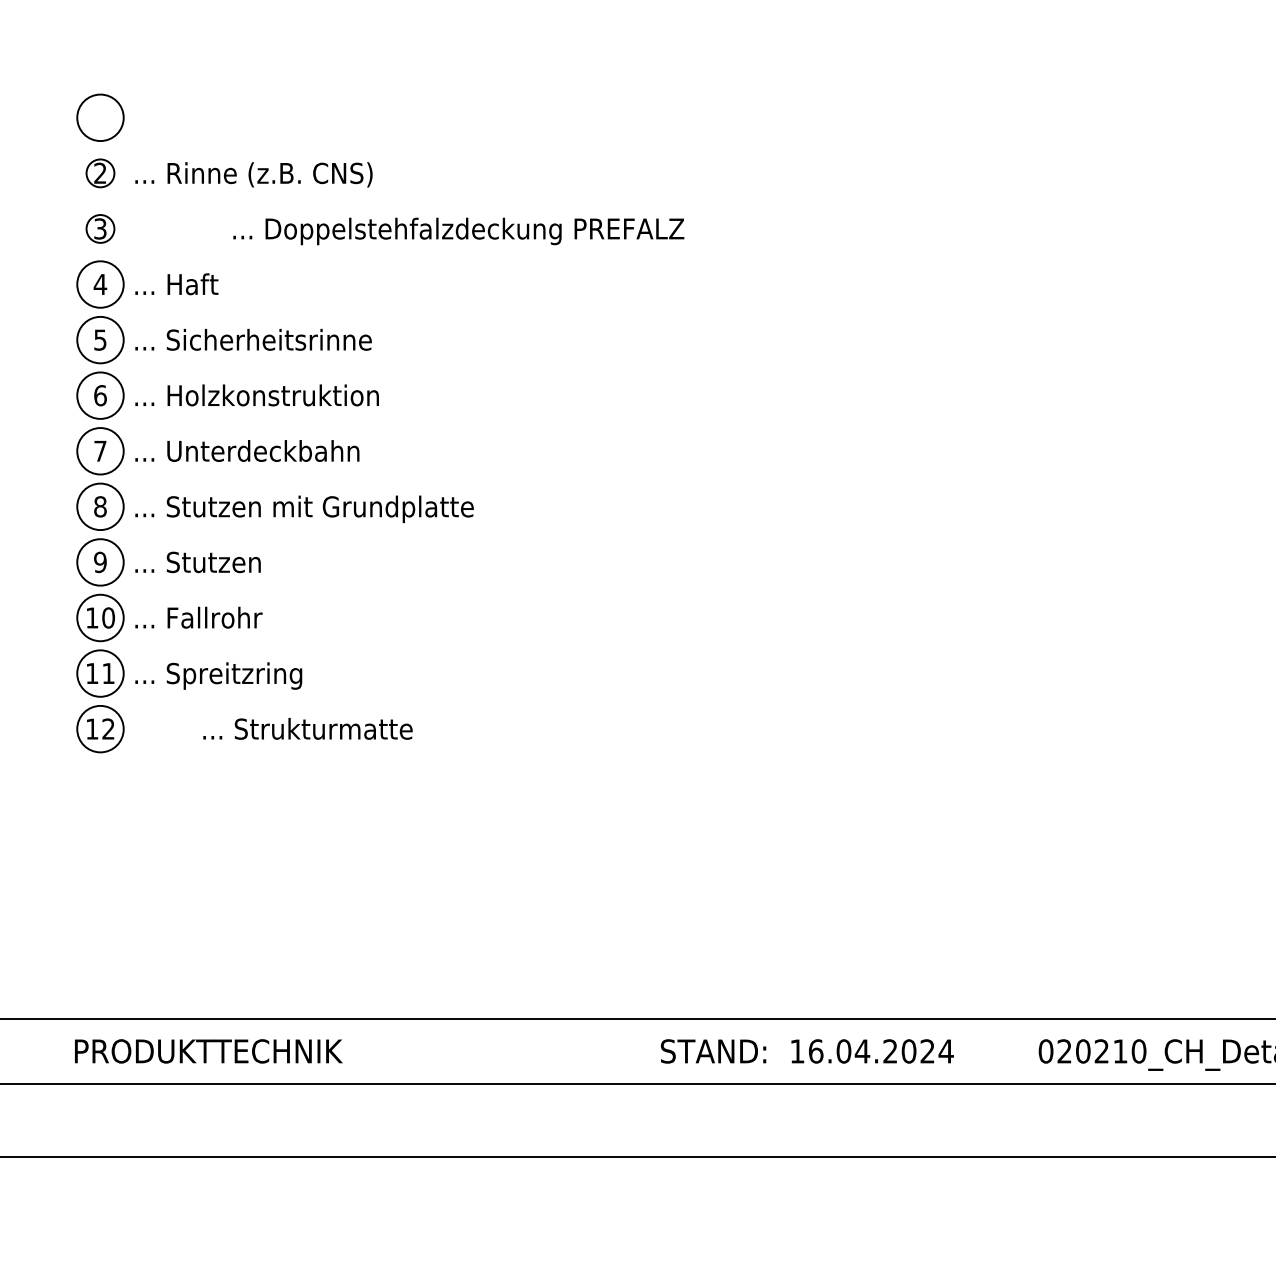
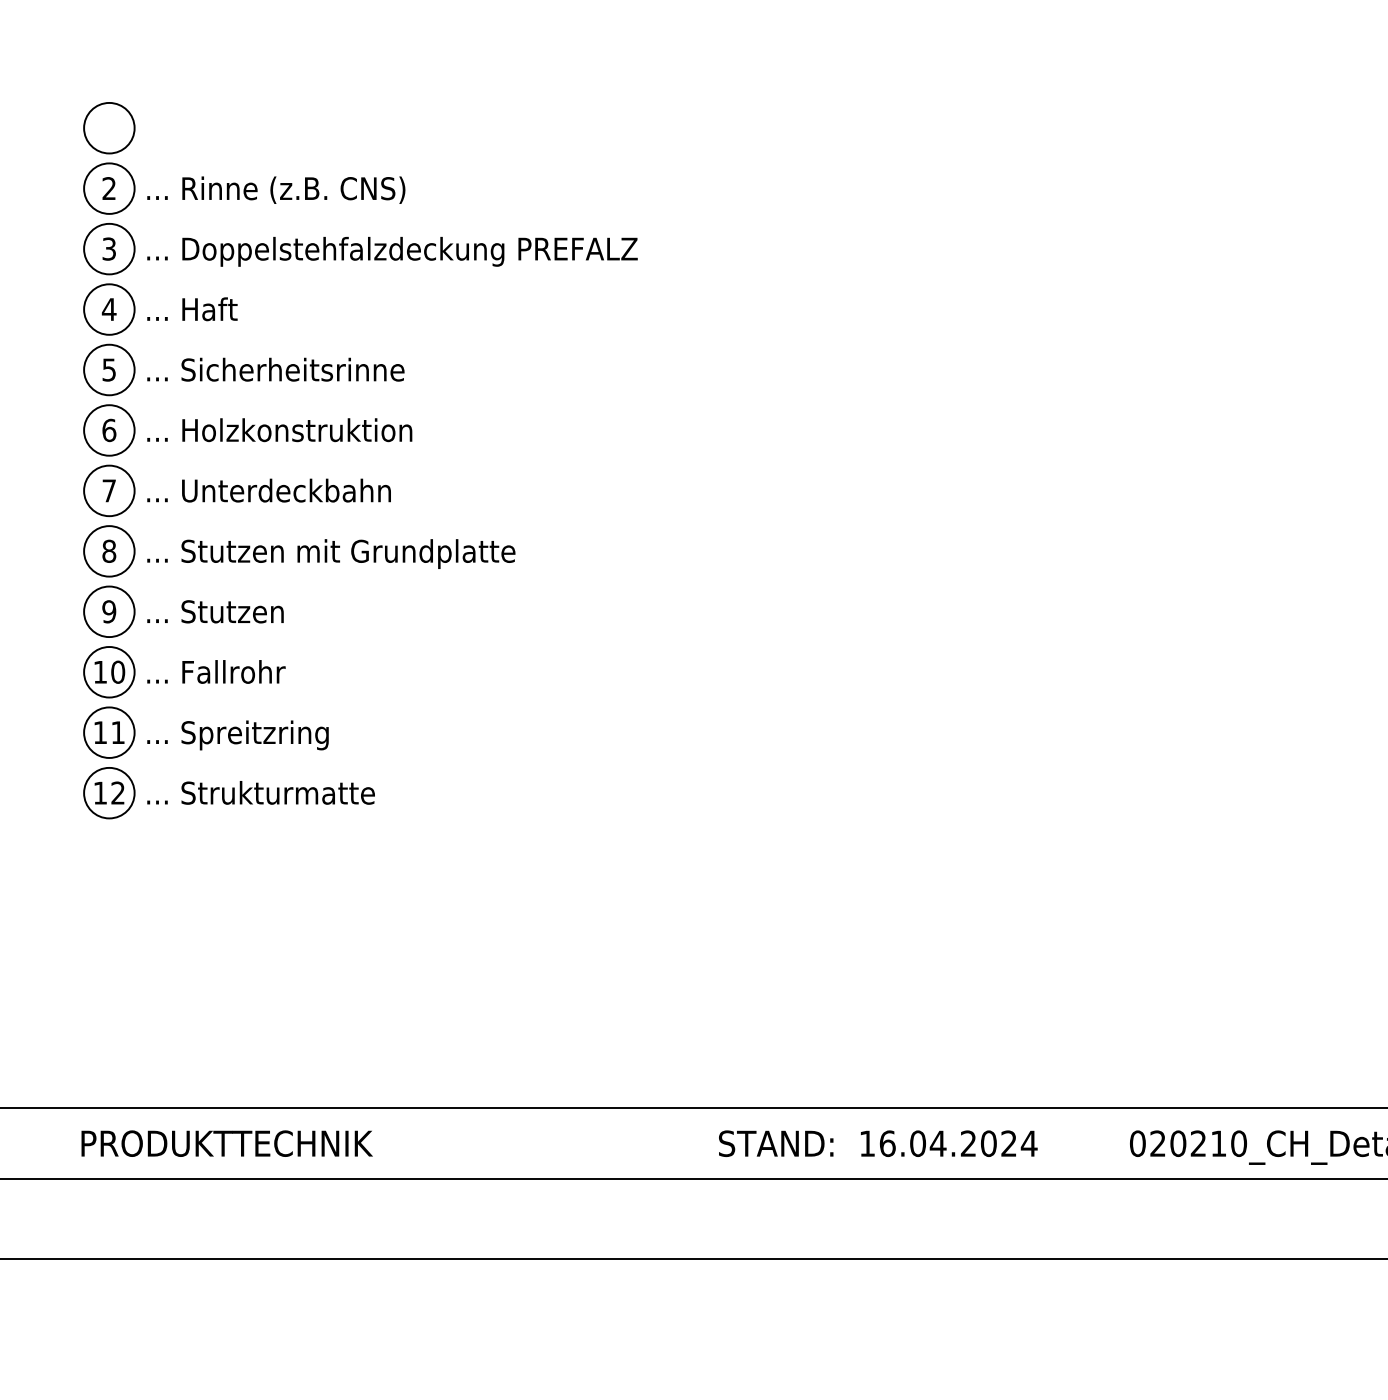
circle: (100, 173) -> (109, 188), size x1.67
circle: (100, 228) -> (109, 248), size x1.67
text: (458, 231) -> (392, 251), moved
text: (307, 728) -> (260, 792), moved

